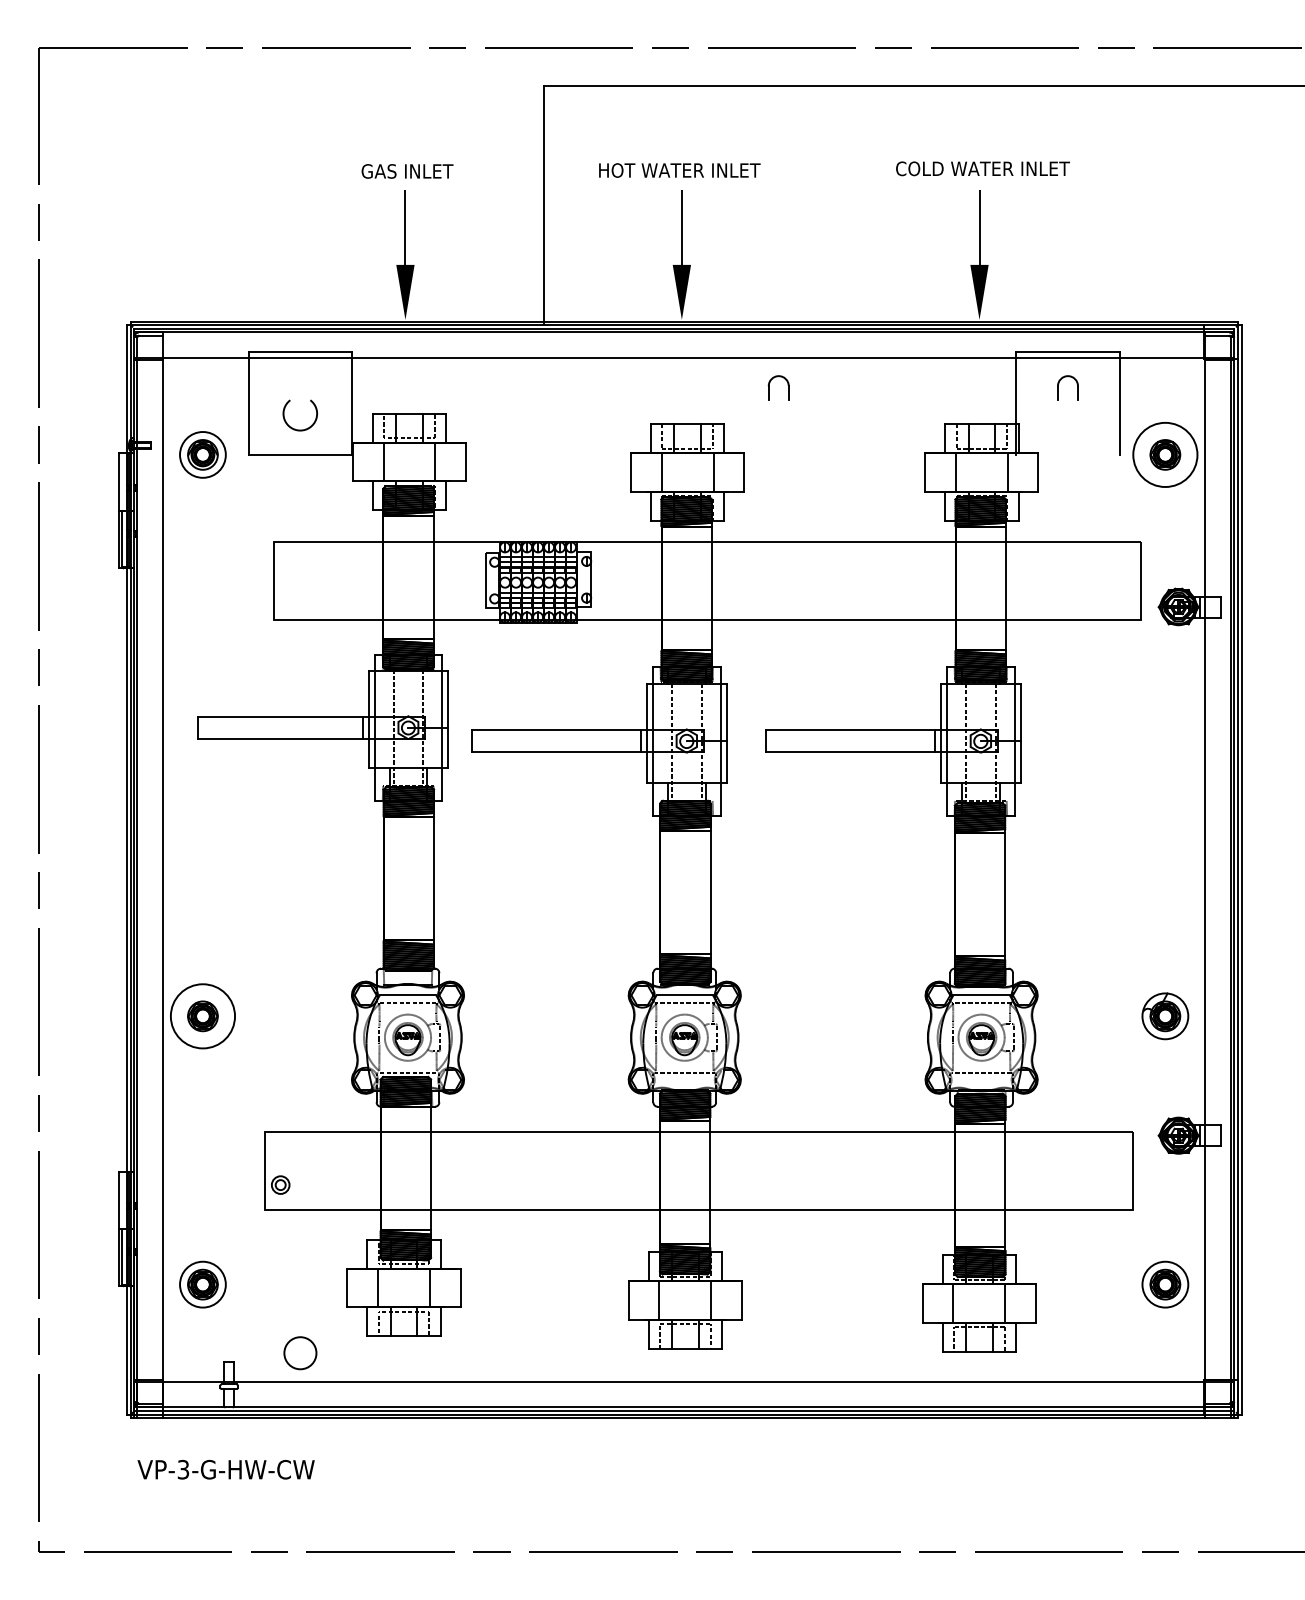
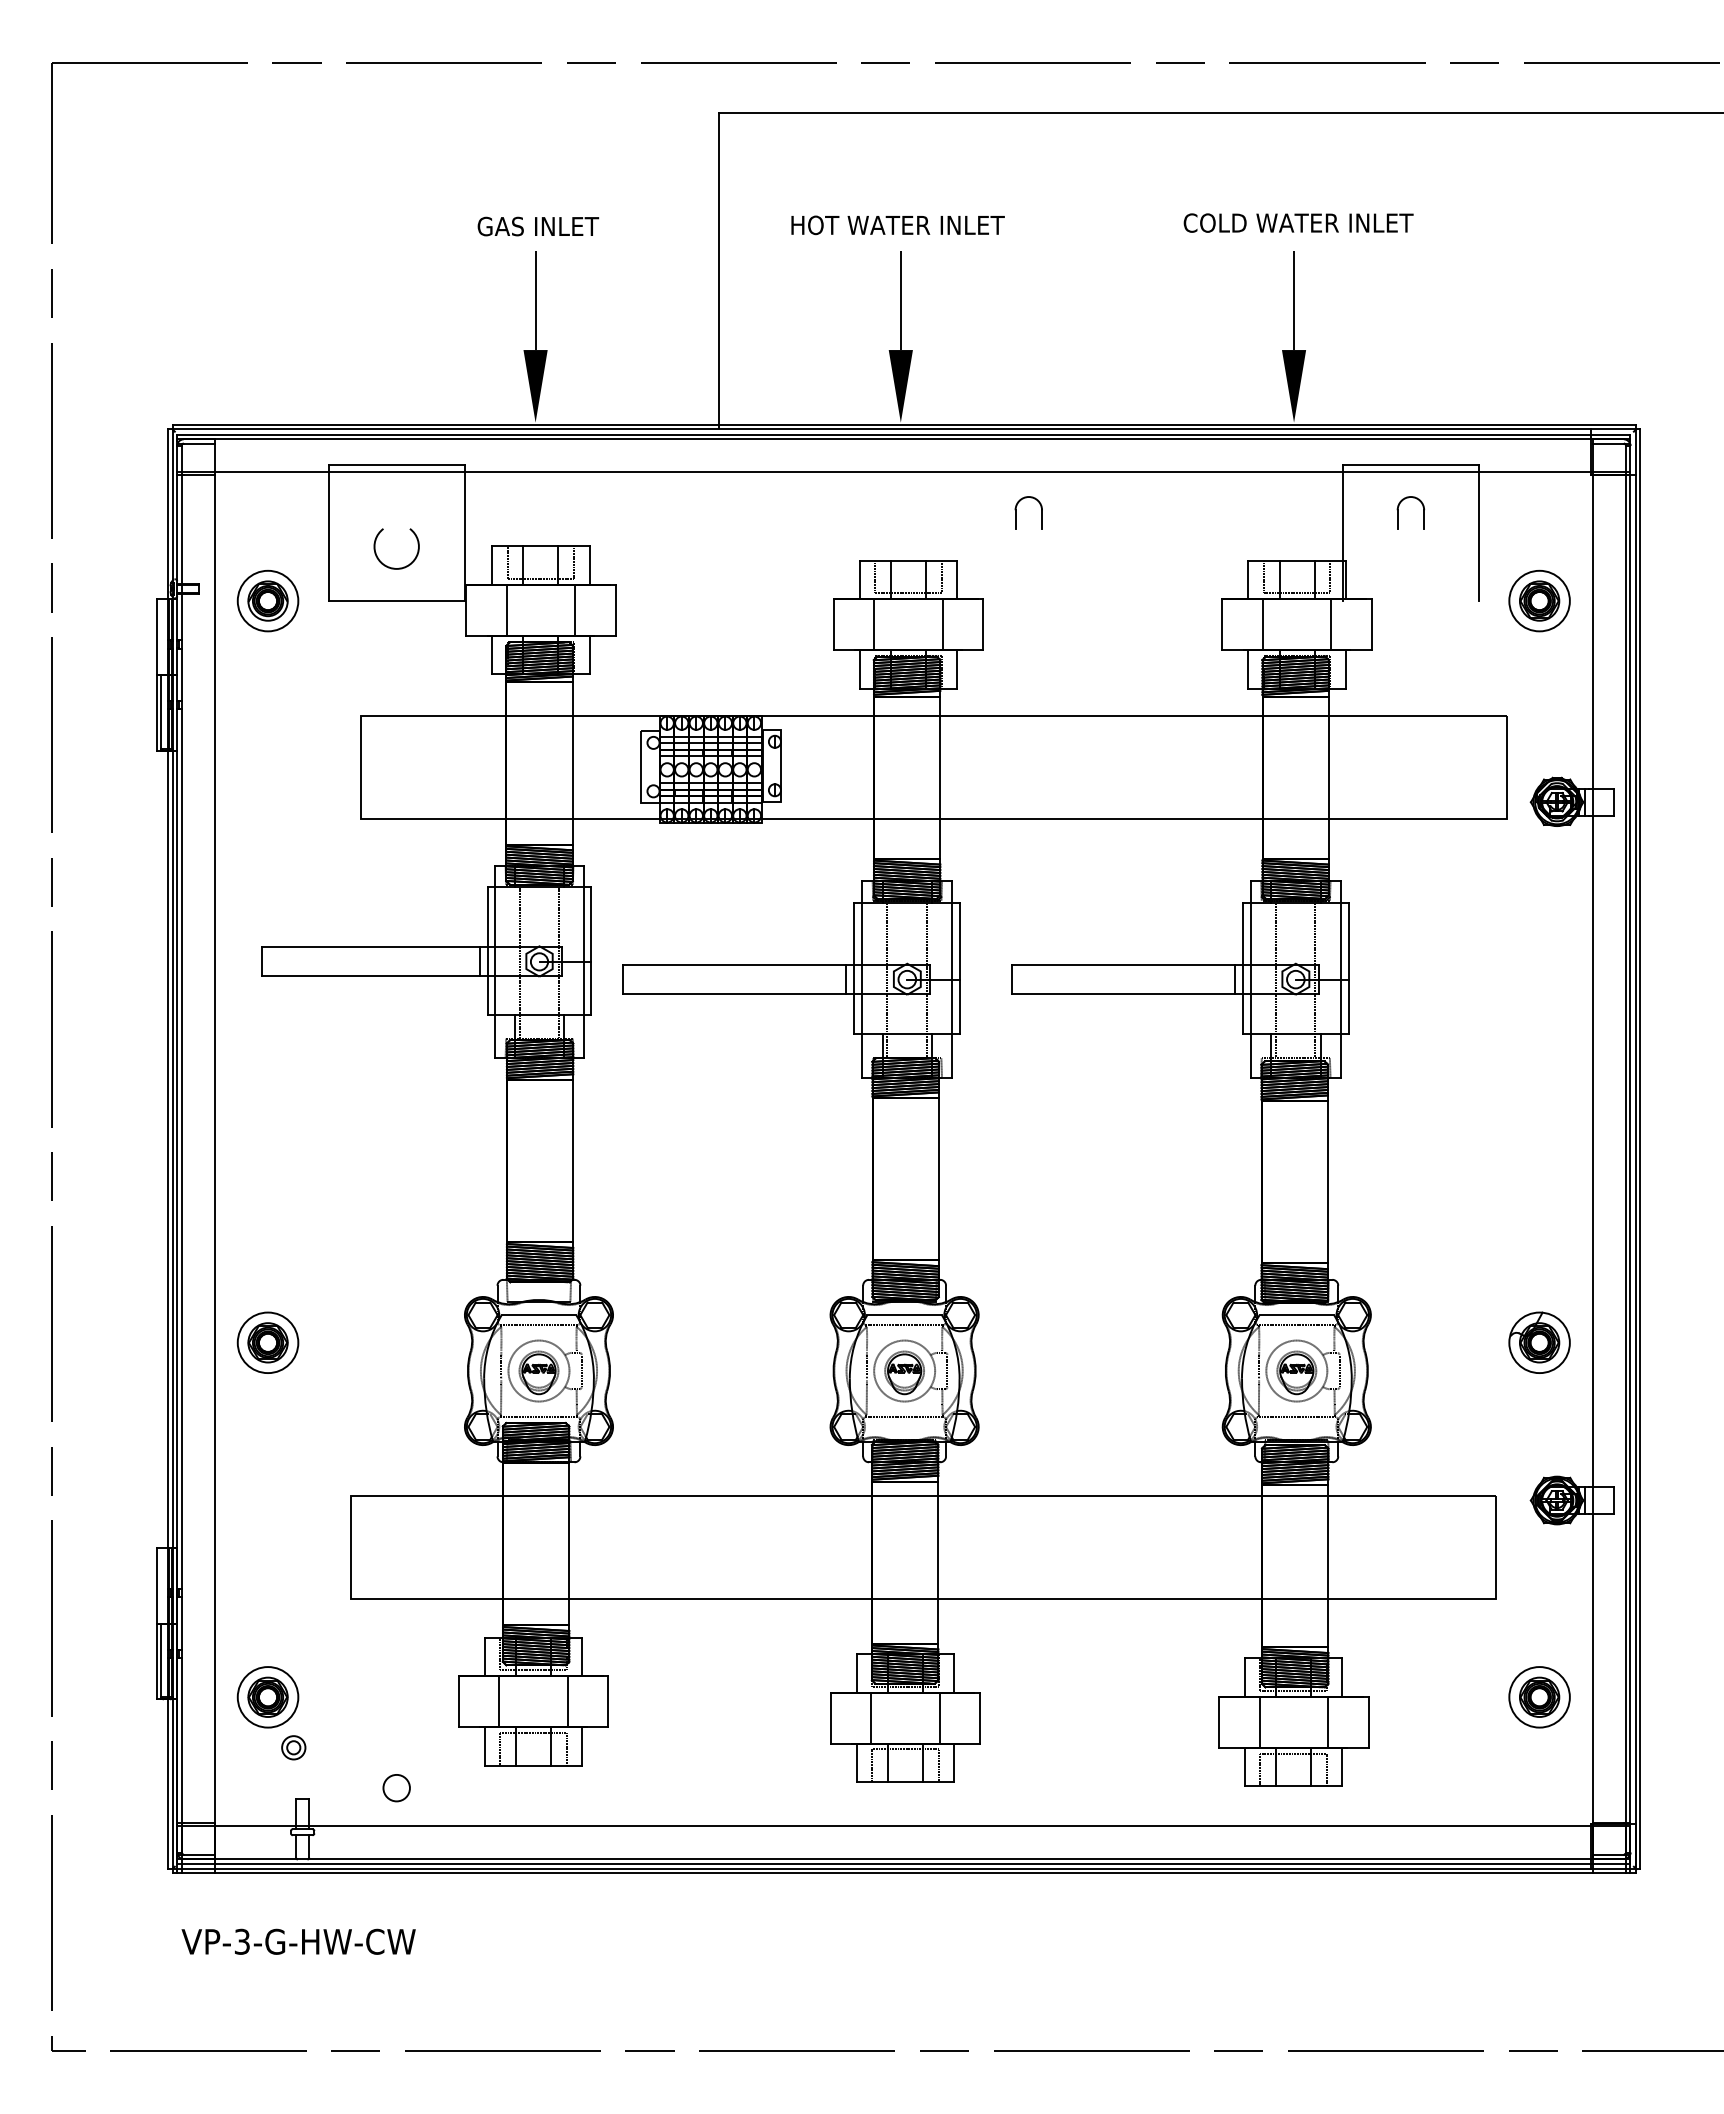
circle: (1165, 454) -> (1539, 600), size x0.71
circle: (202, 1016) -> (267, 1342), size x0.71
part: (280, 1184) -> (293, 1747), moved
circle: (300, 1353) -> (396, 1788), size x0.62

